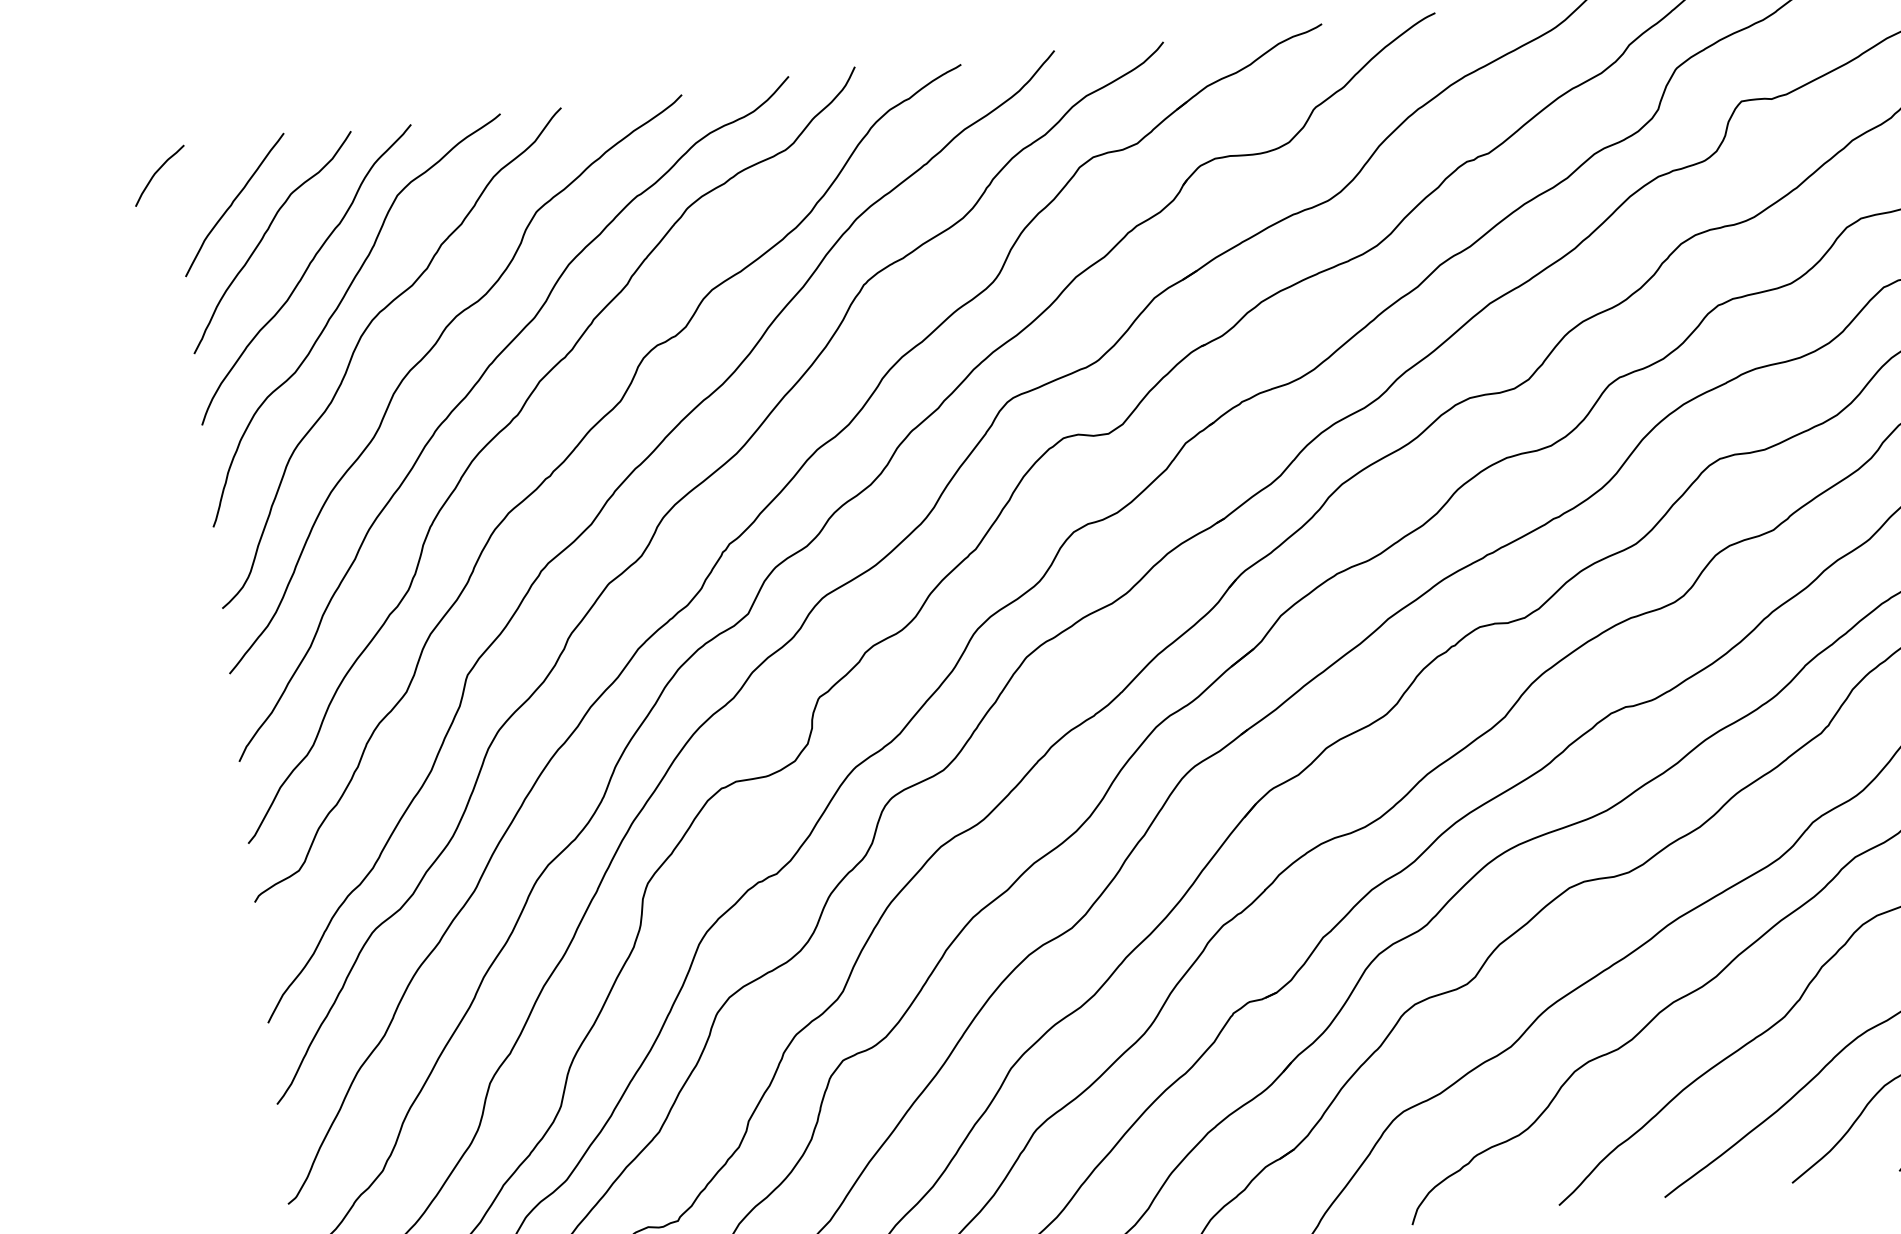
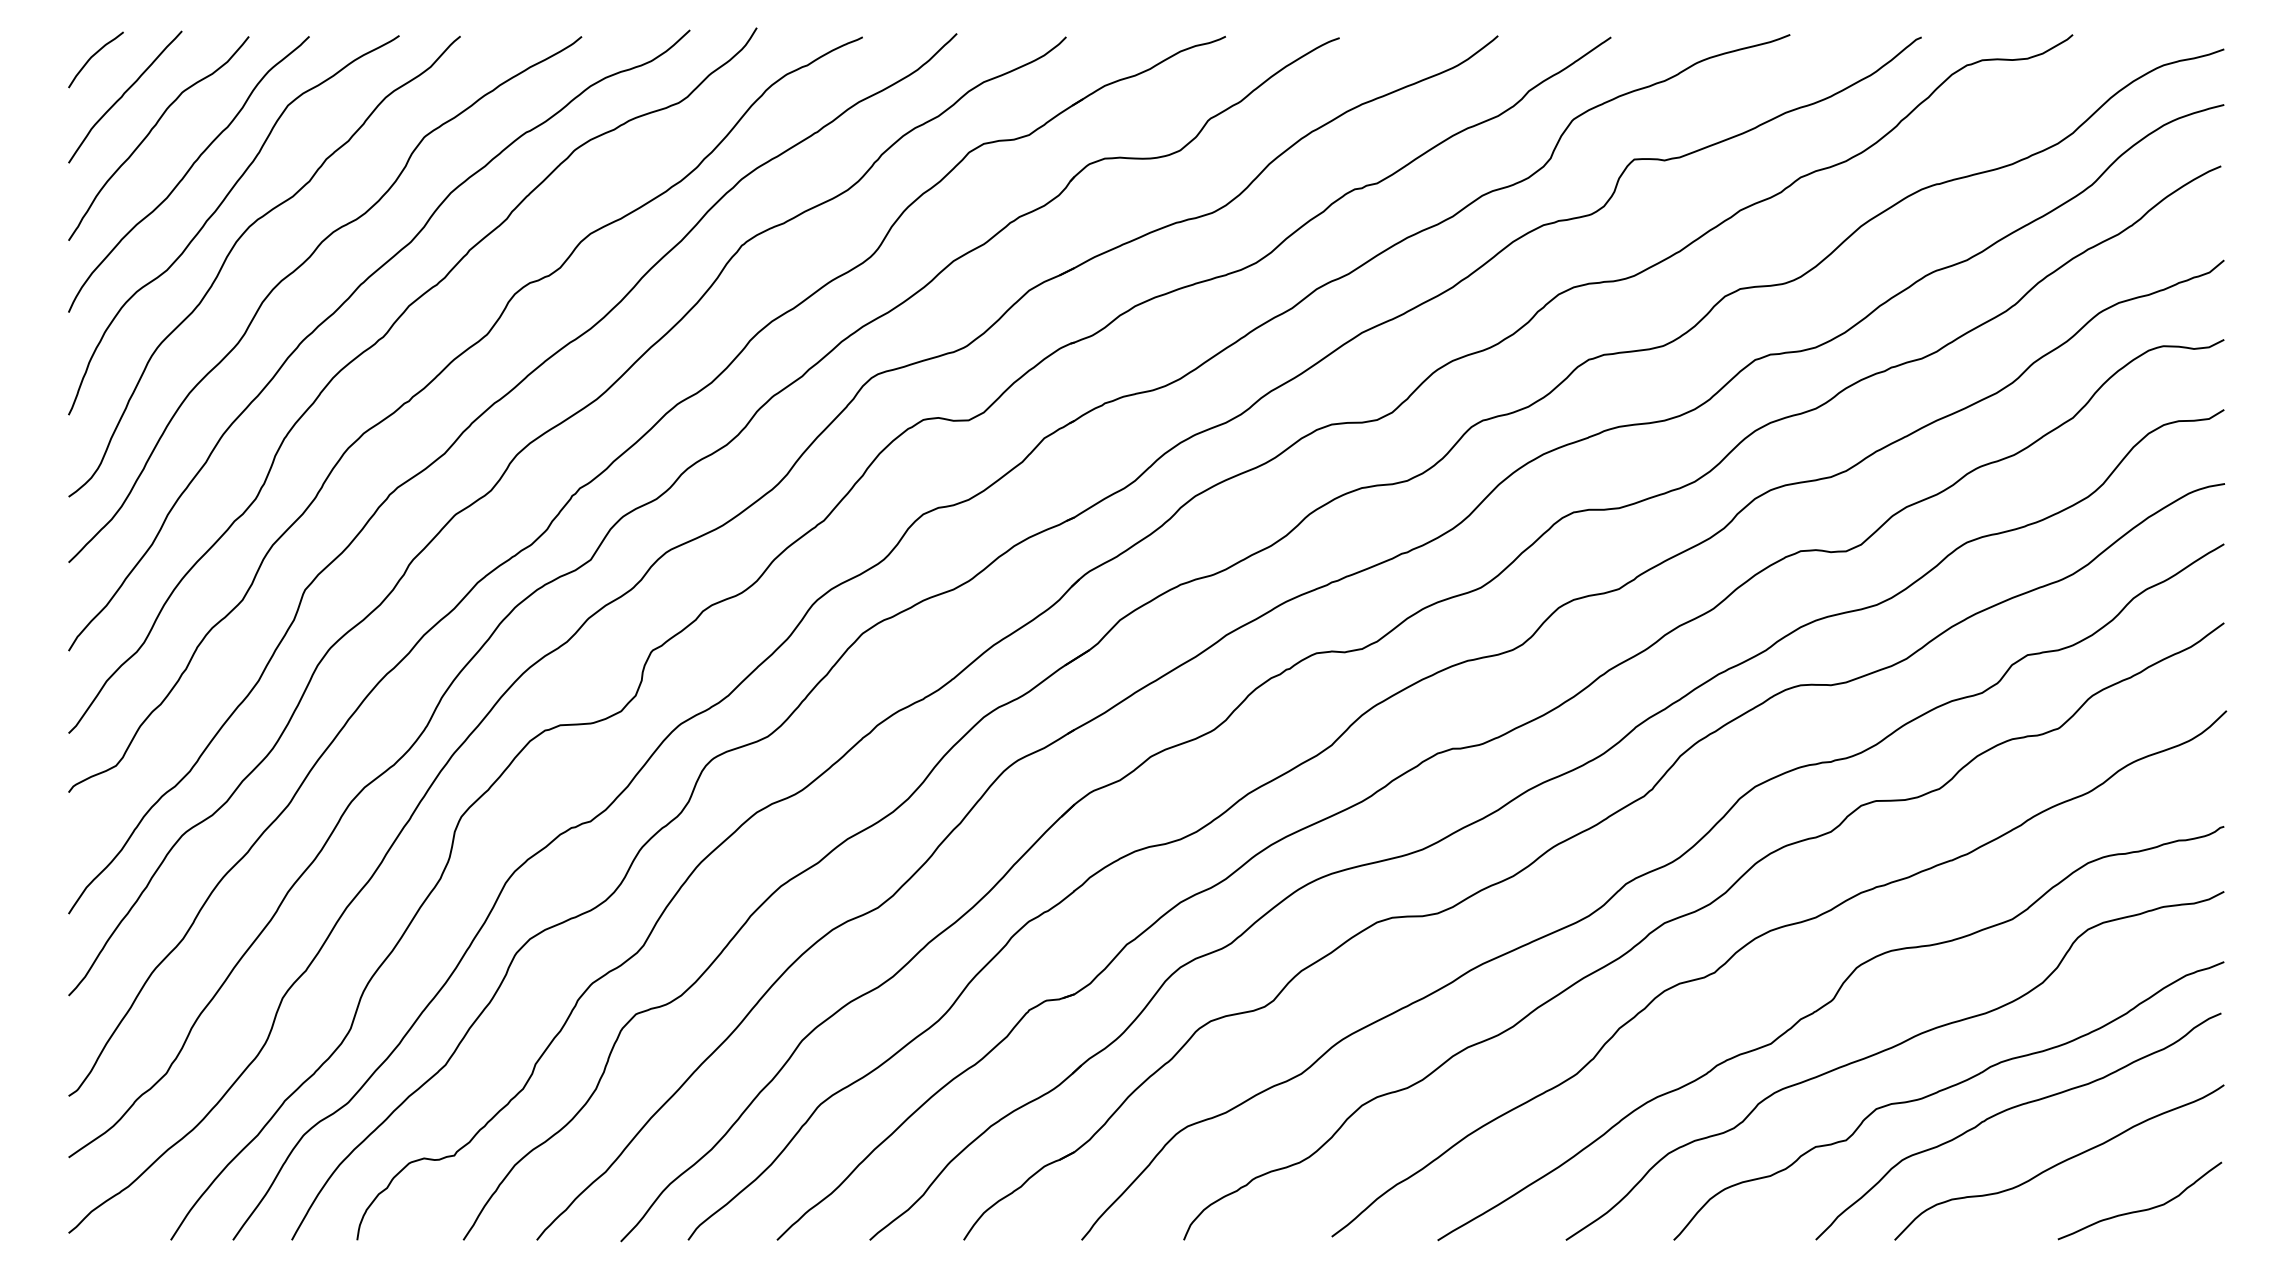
curve: (156, 172) -> (93, 56), moved

